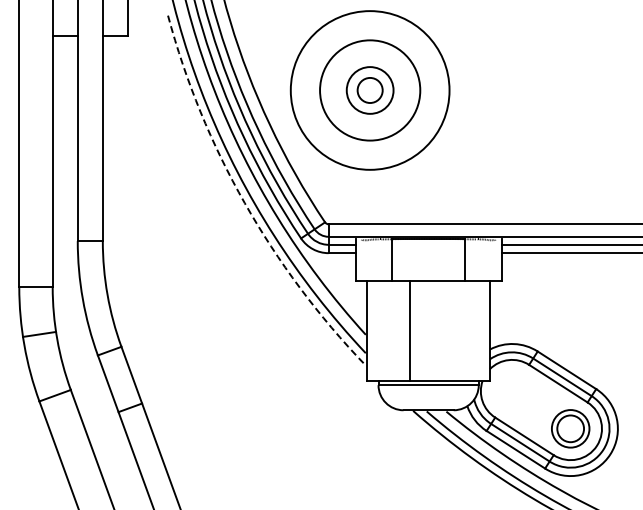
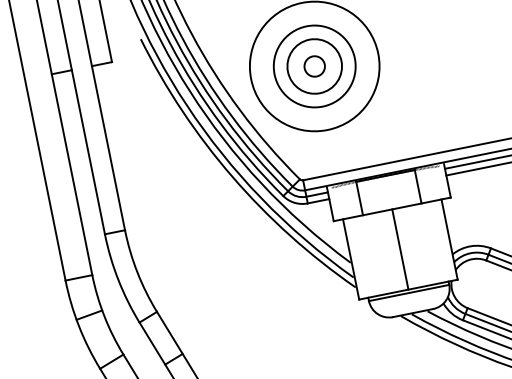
circle: (369, 90) -> (314, 66), size x1.43
arc: (244, 203) -> (232, 177), dashed -> solid
line: (409, 330) -> (400, 249), moved

